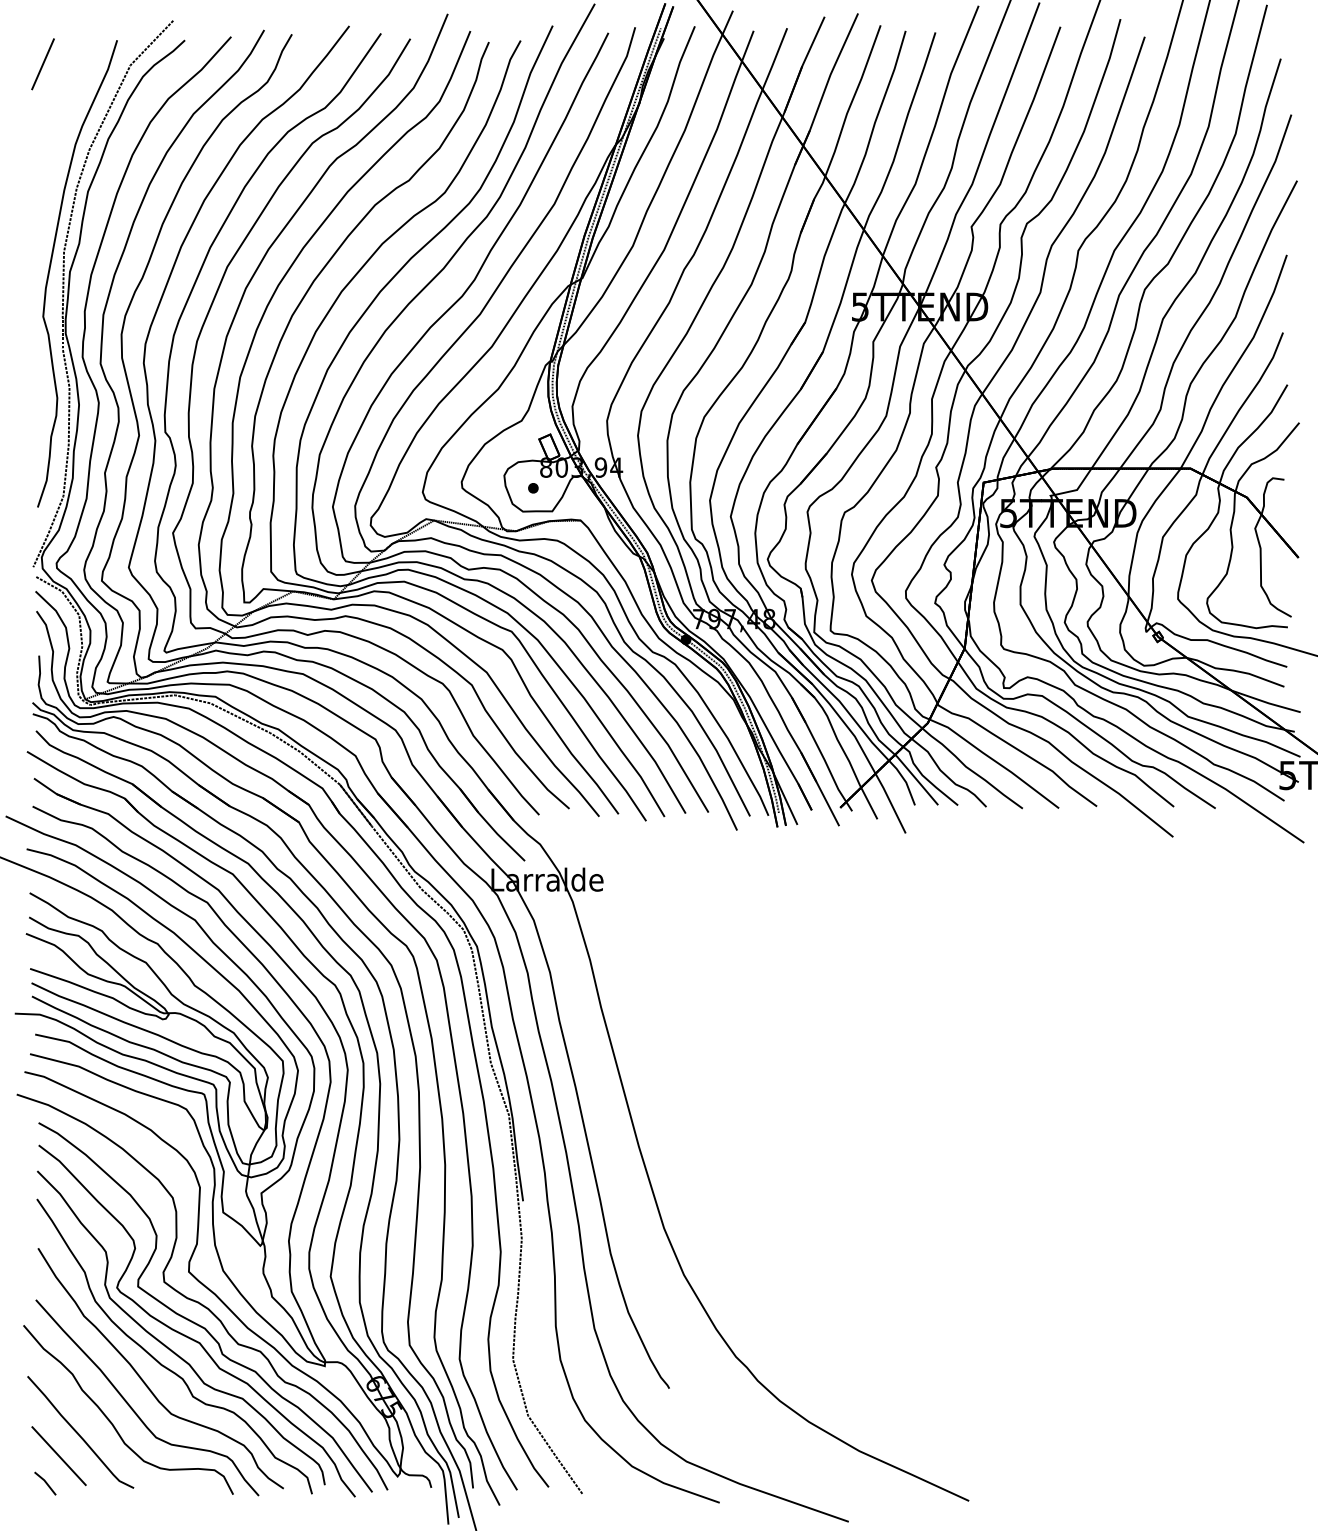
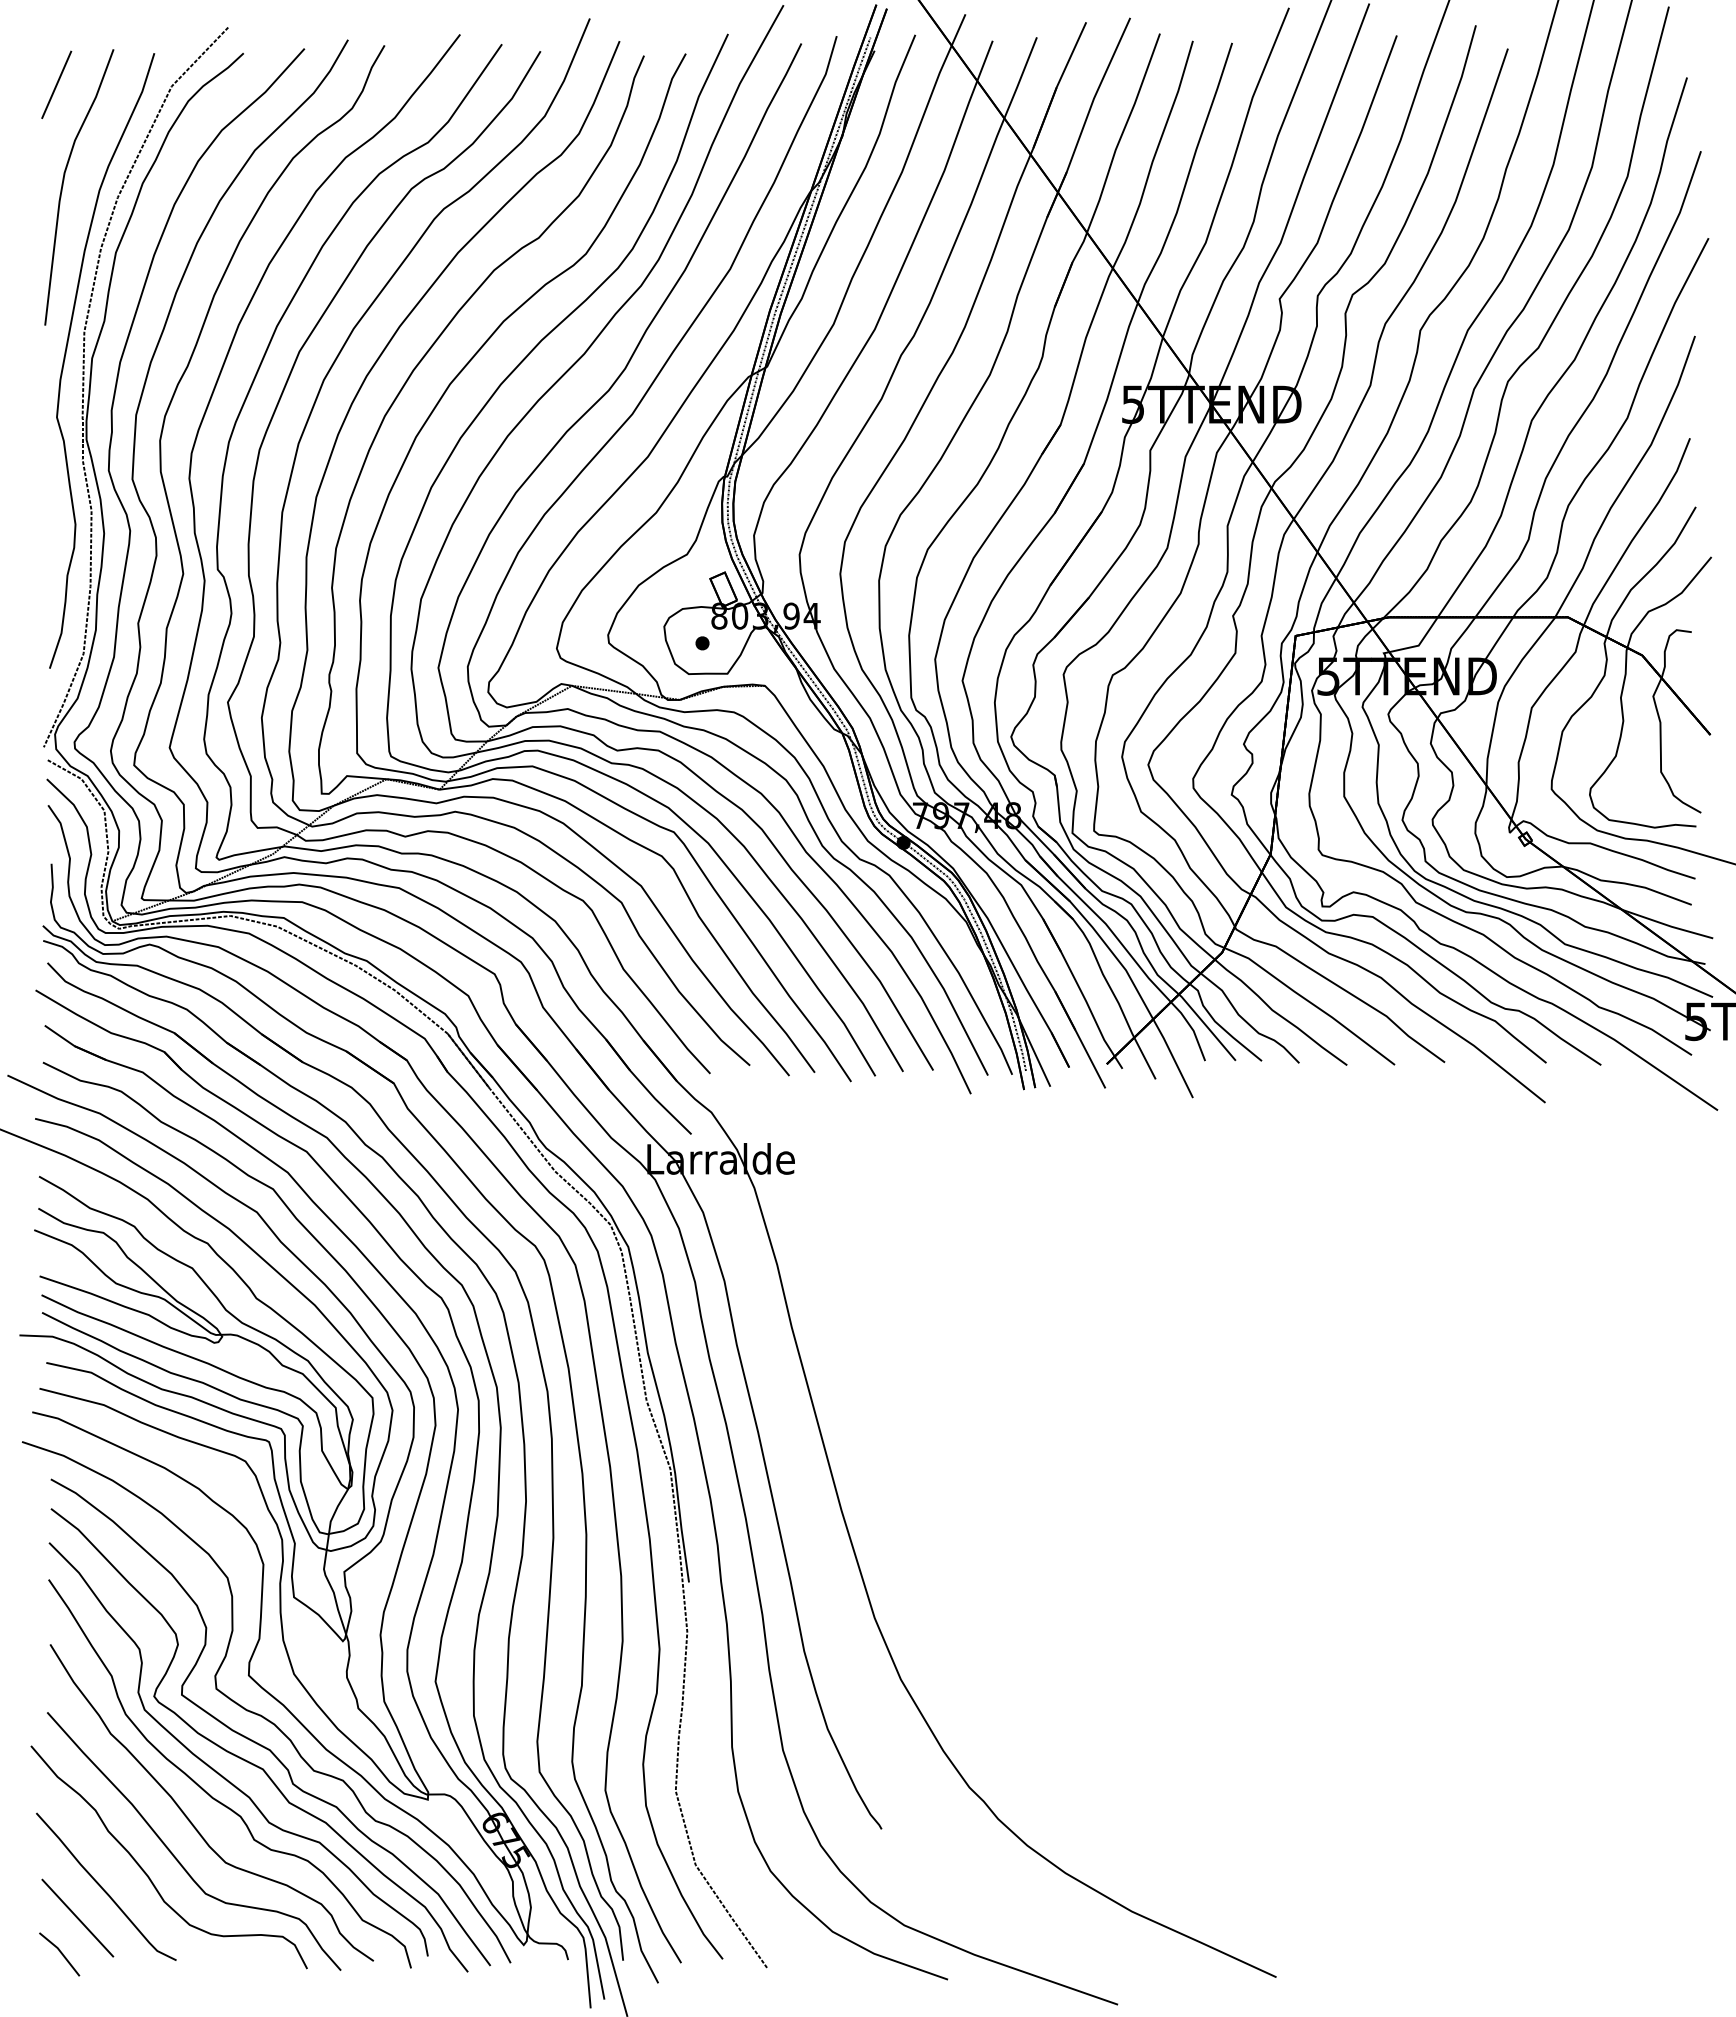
curve: (48, 141) -> (63, 186), added
part: (45, 1483) -> (59, 1954), size x1.43

